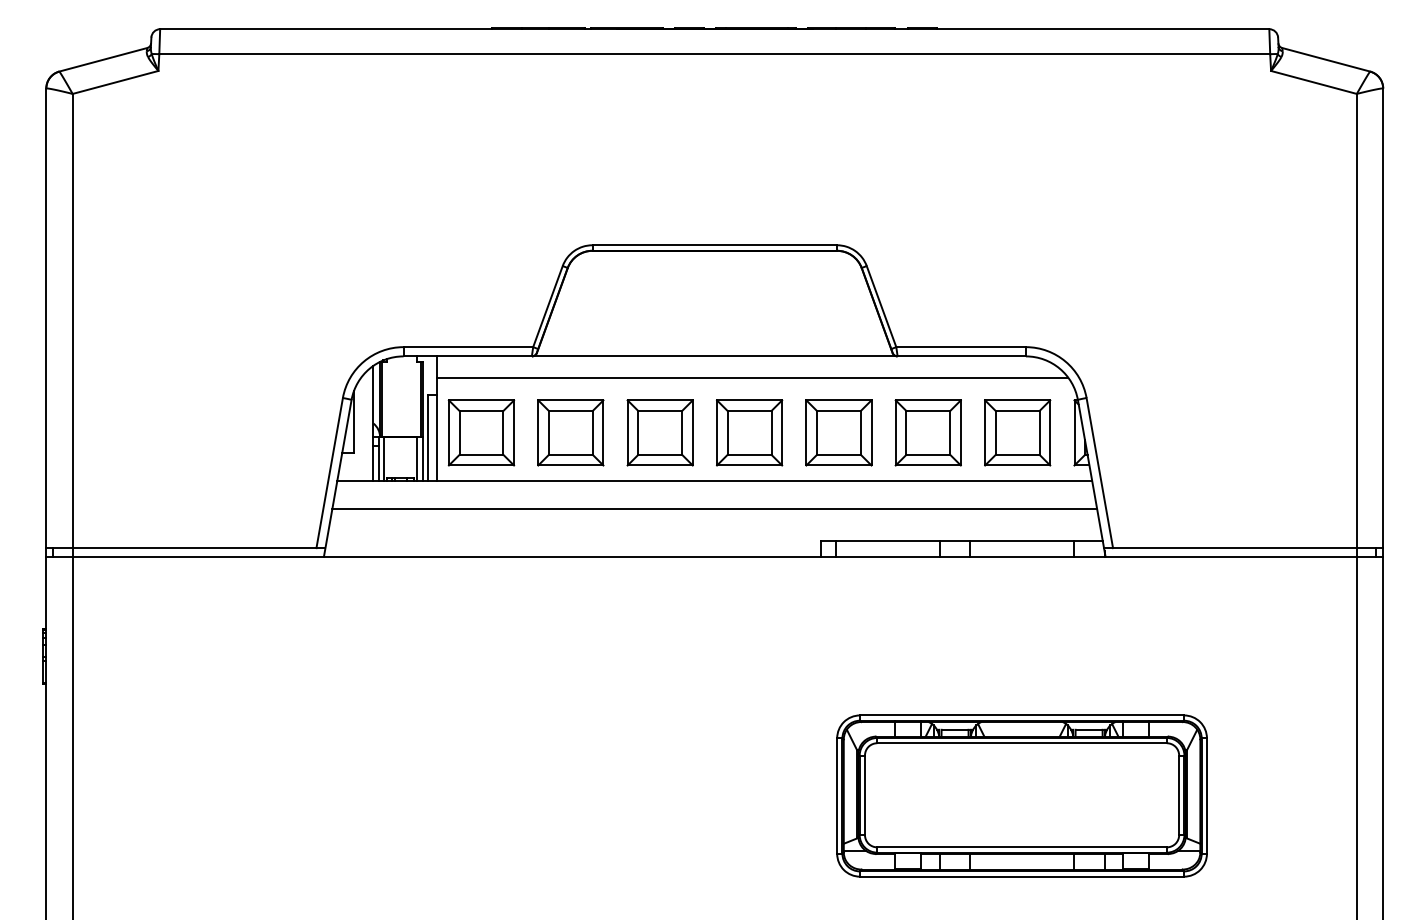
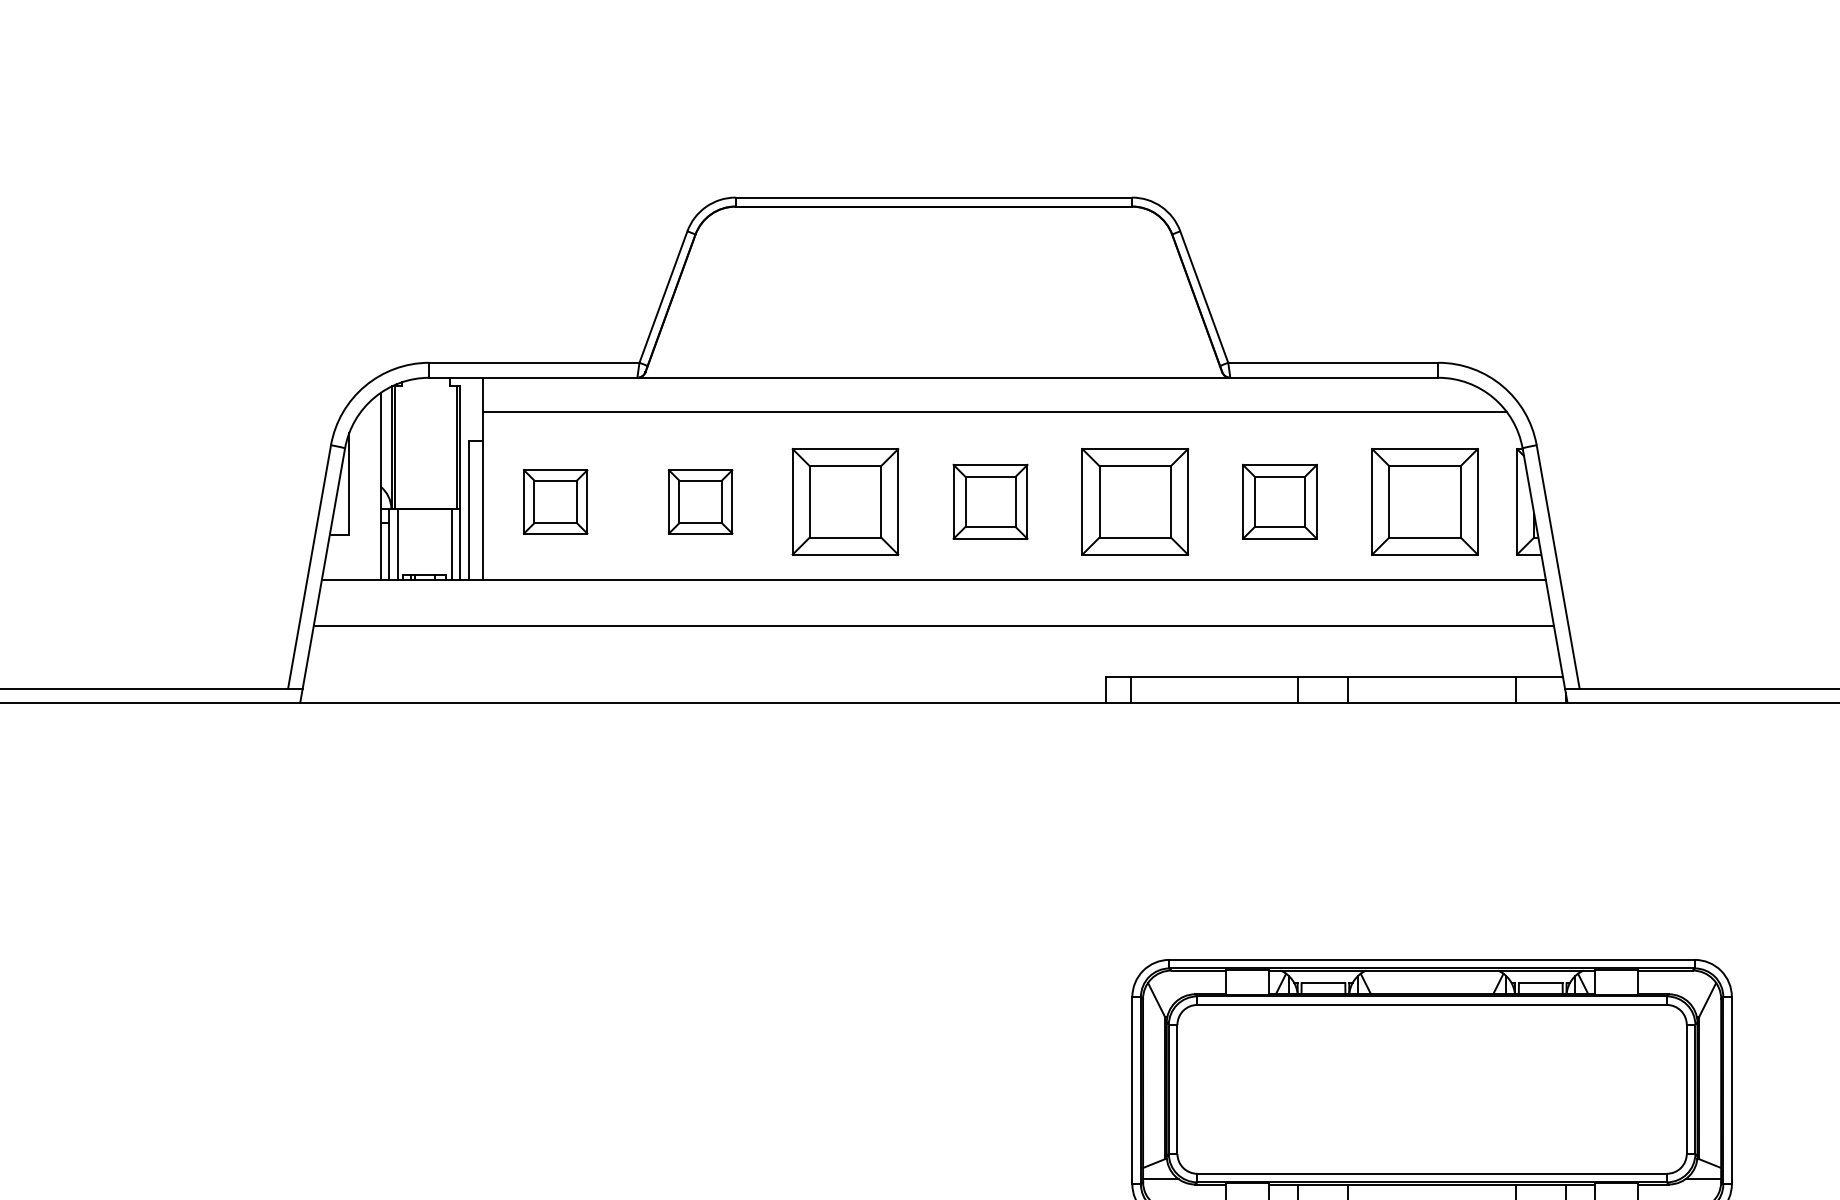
part: (481, 432) -> (555, 501), size x0.6
part: (570, 432) -> (699, 501), size x0.6
part: (749, 432) -> (990, 501), size x0.7
part: (927, 432) -> (1278, 501), size x0.7

